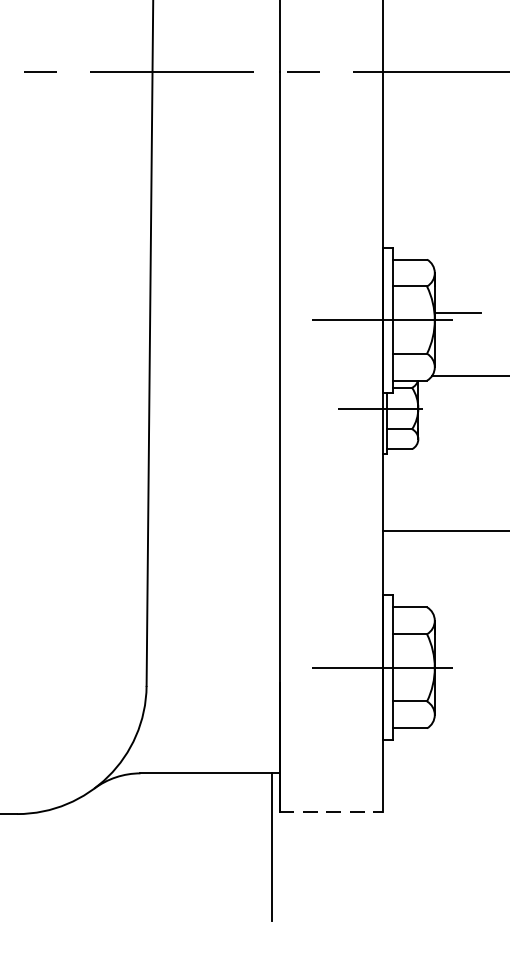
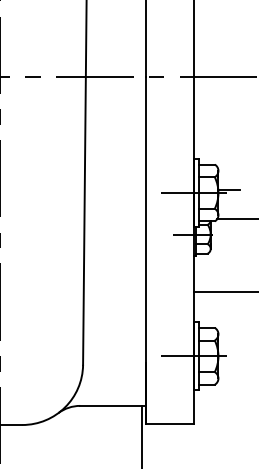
line: (332, 812) -> (170, 424), dashed -> solid

